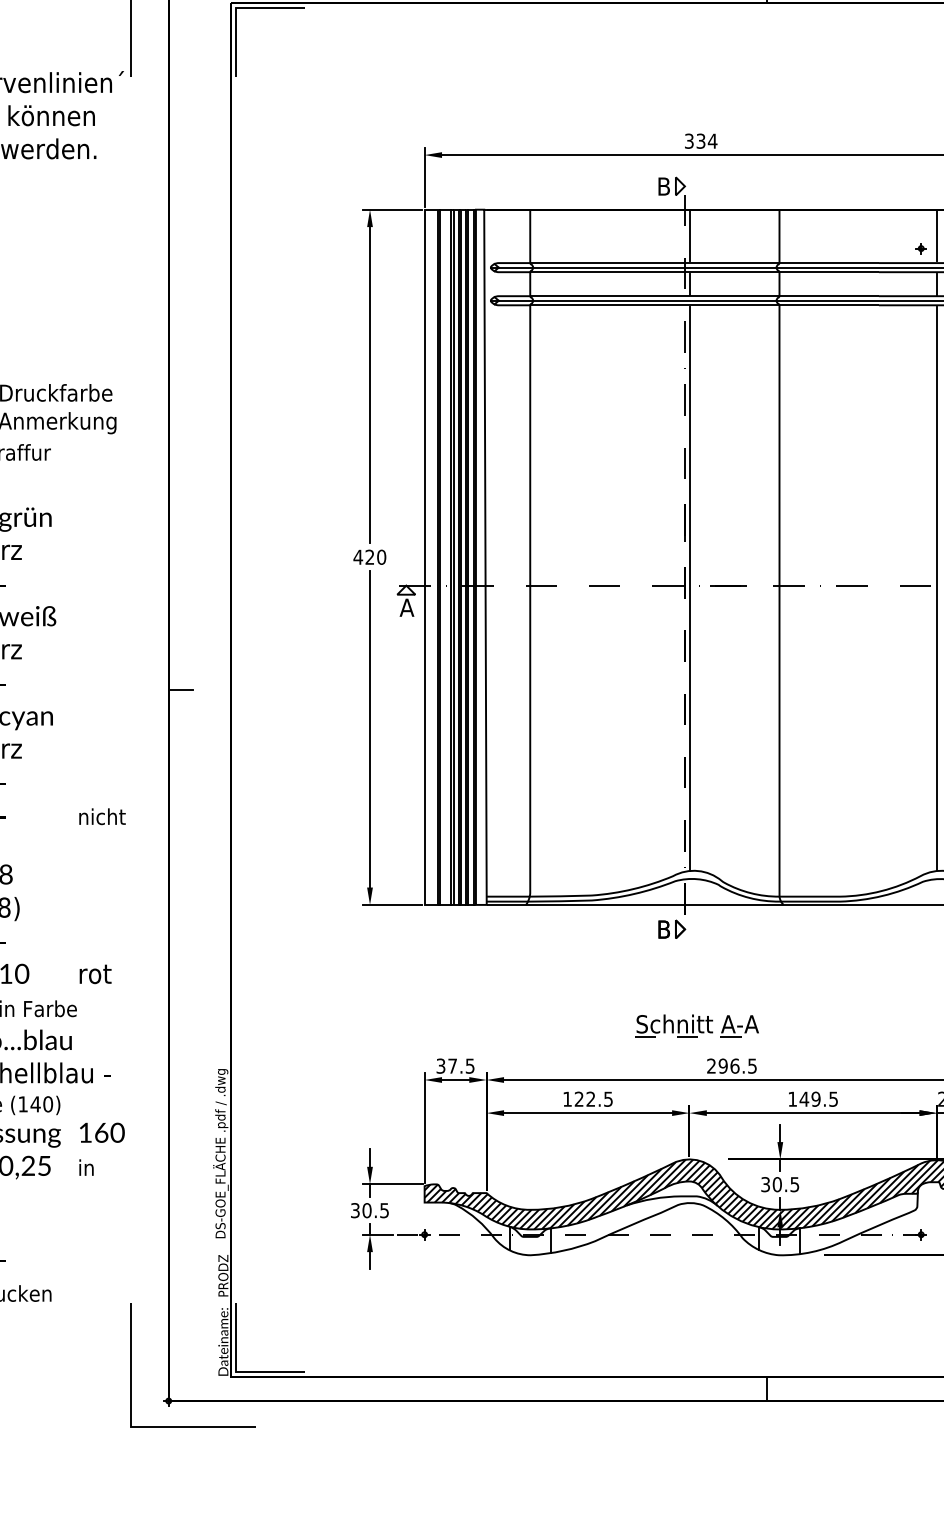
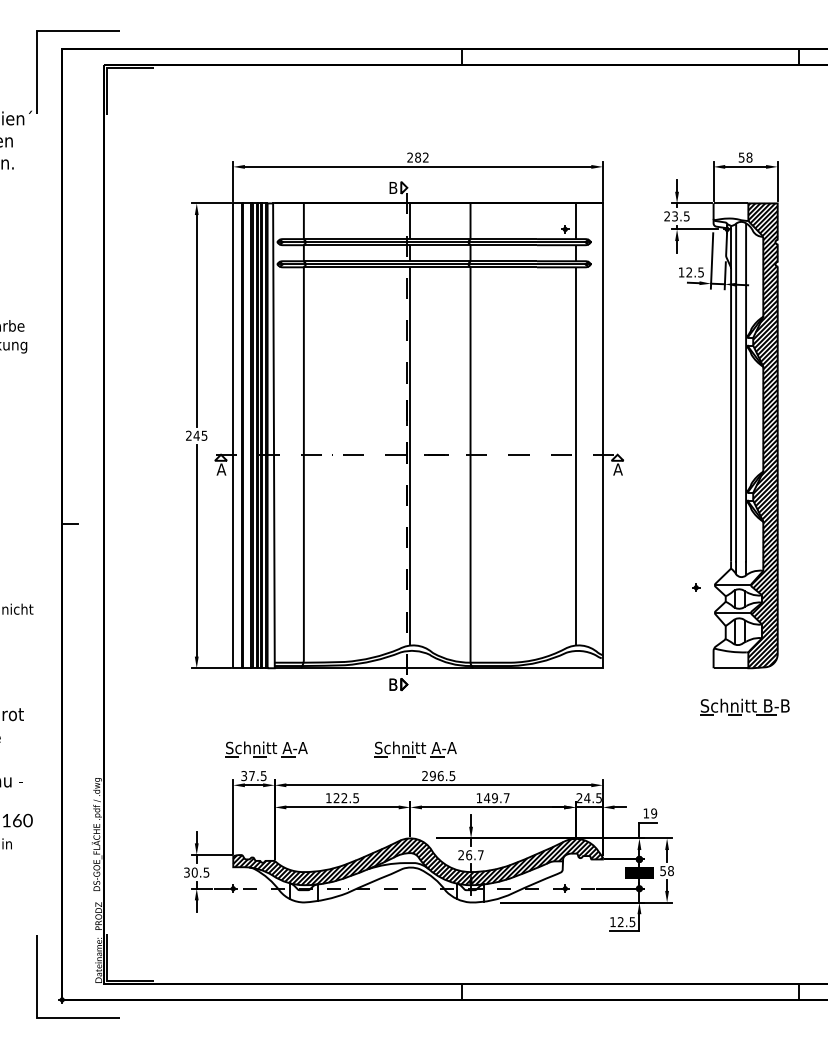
text: (701, 141) -> (418, 157), 334 -> 282
text: (369, 556) -> (196, 435), 420 -> 245
part: (474, 1026) -> (266, 749), added
text: (833, 1099) -> (506, 798), 149.5 -> 149.7
text: (779, 1185) -> (470, 855), 30.5 -> 26.7

